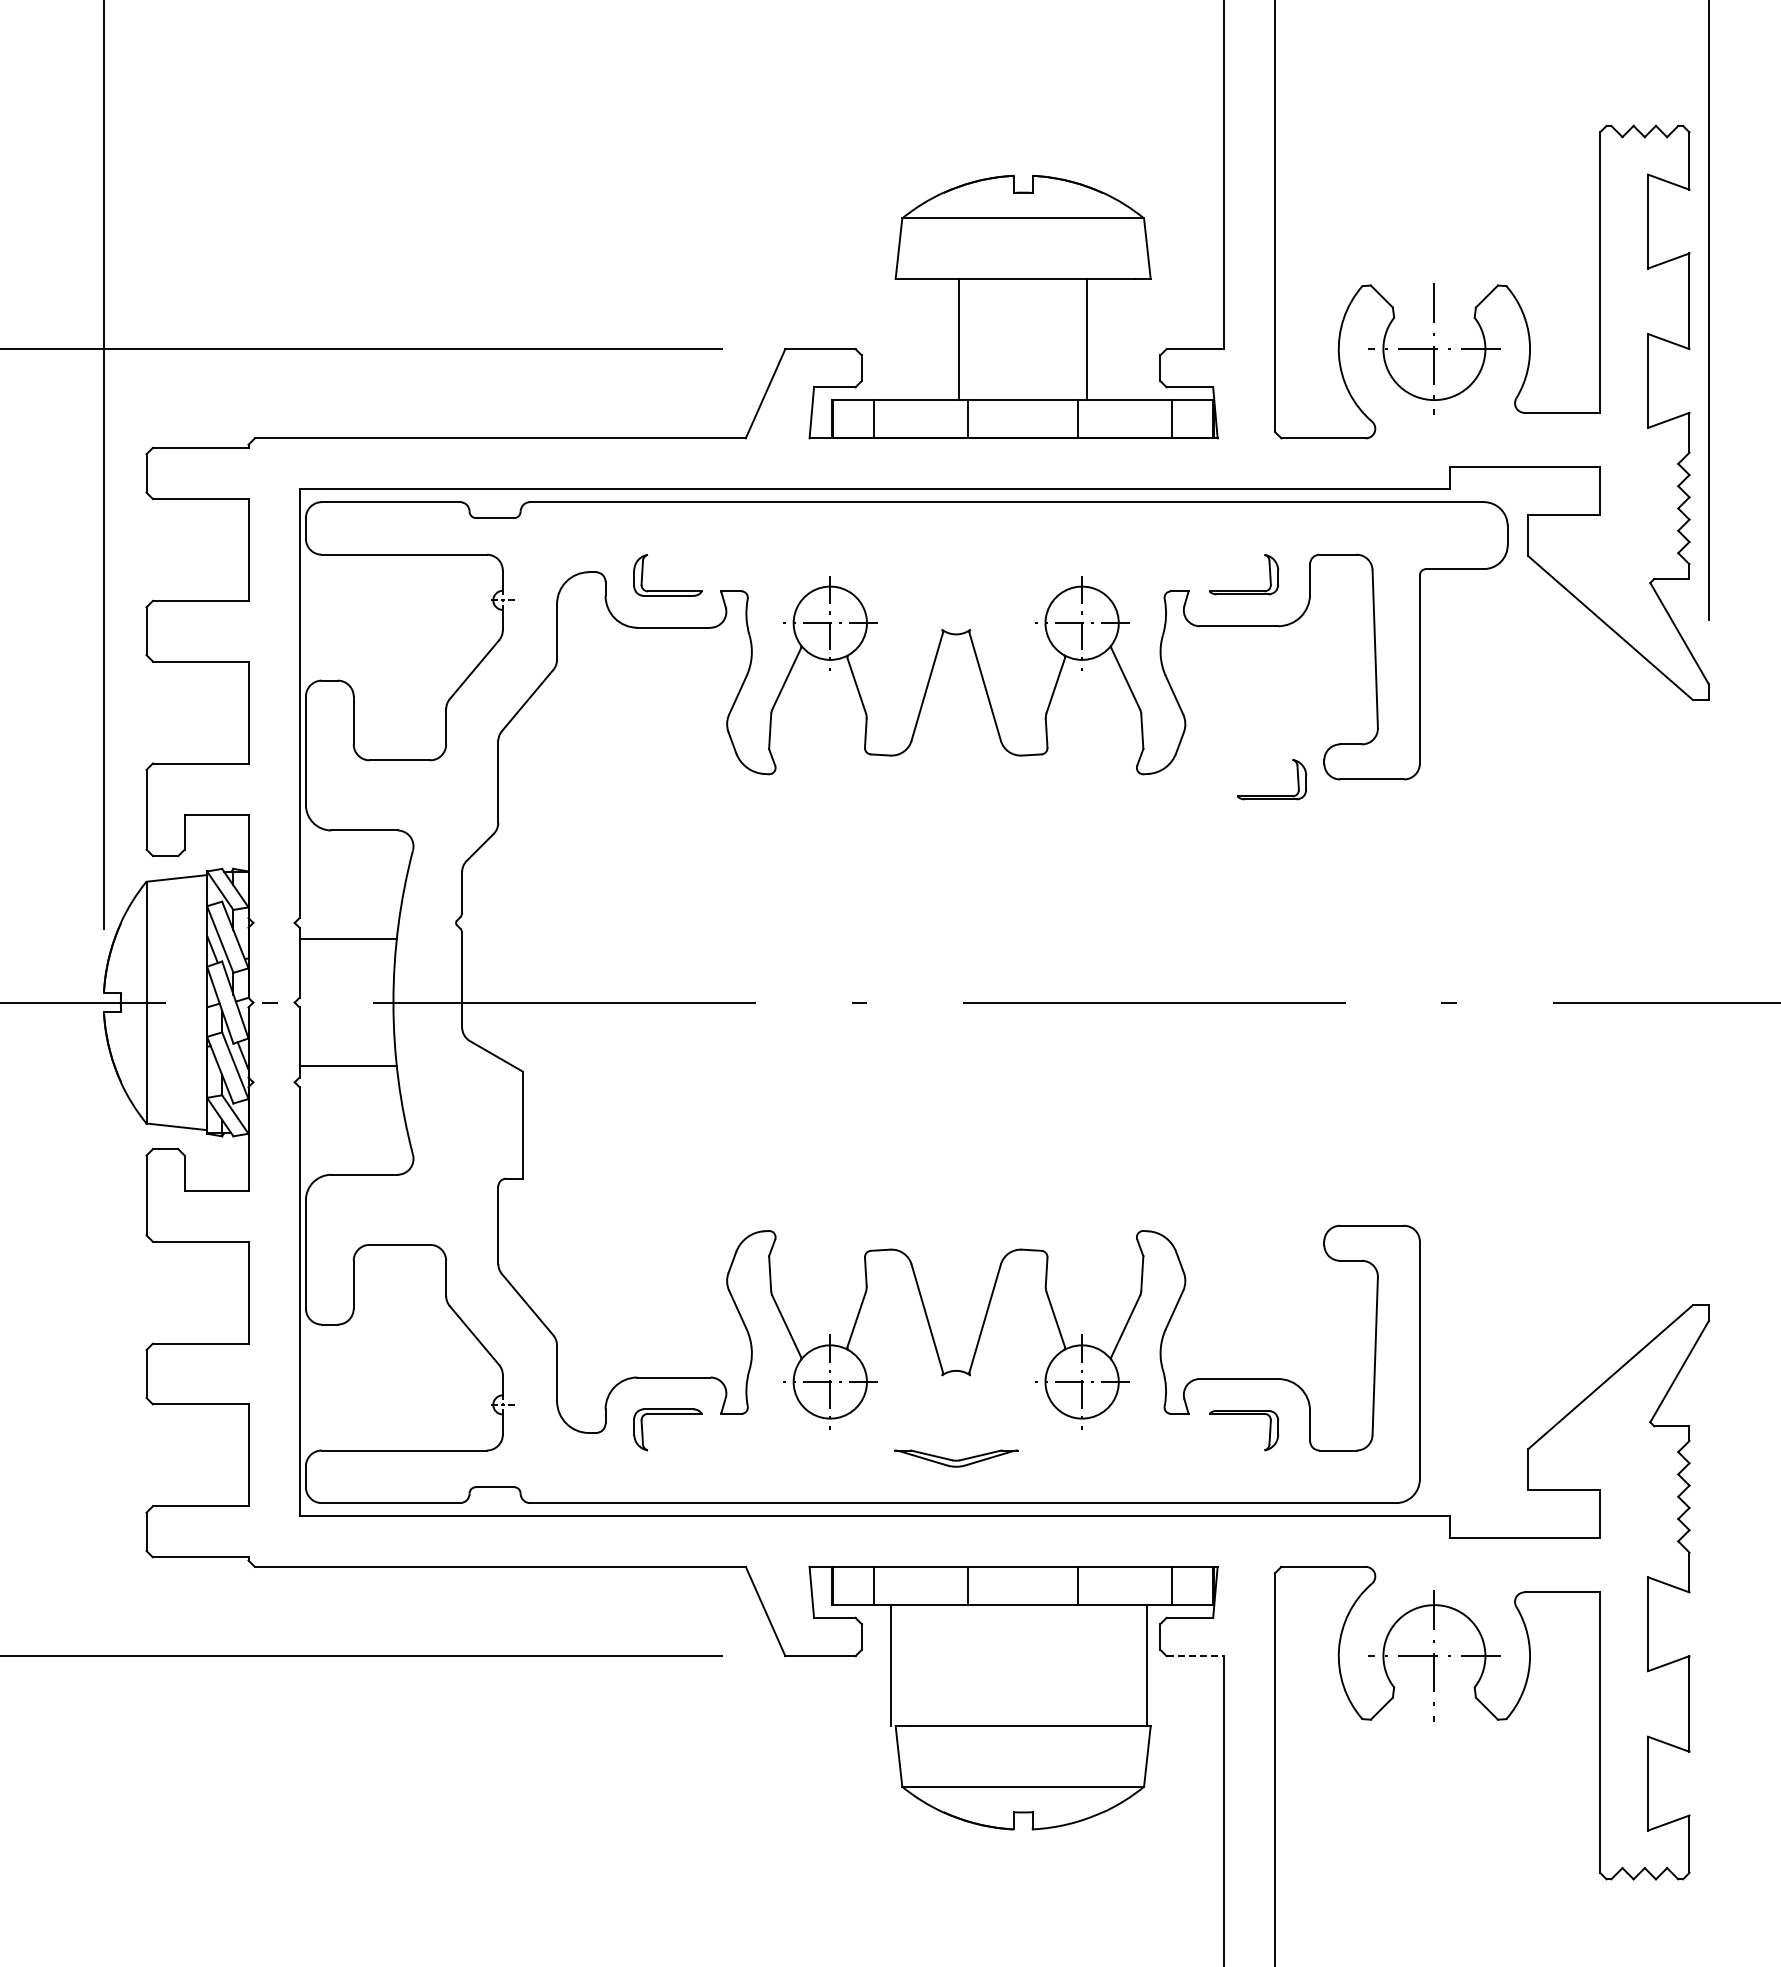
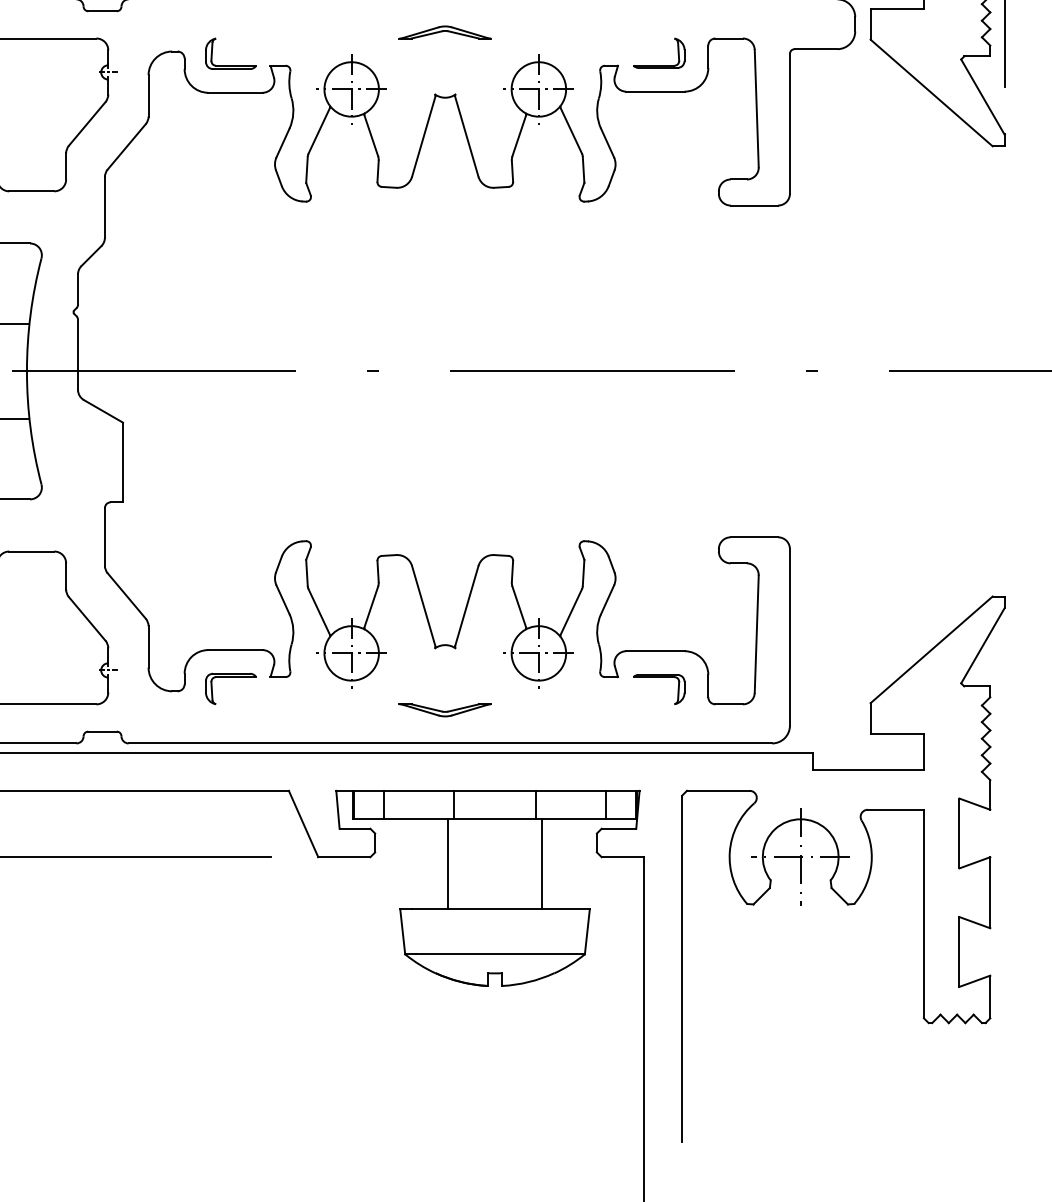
part: (956, 546) -> (445, 32), added
part: (1272, 795) -> (680, 217), removed
line: (1195, 1656) -> (623, 857), dashed -> solid
line: (891, 1665) -> (447, 864), moved
line: (1146, 1665) -> (542, 864), moved

